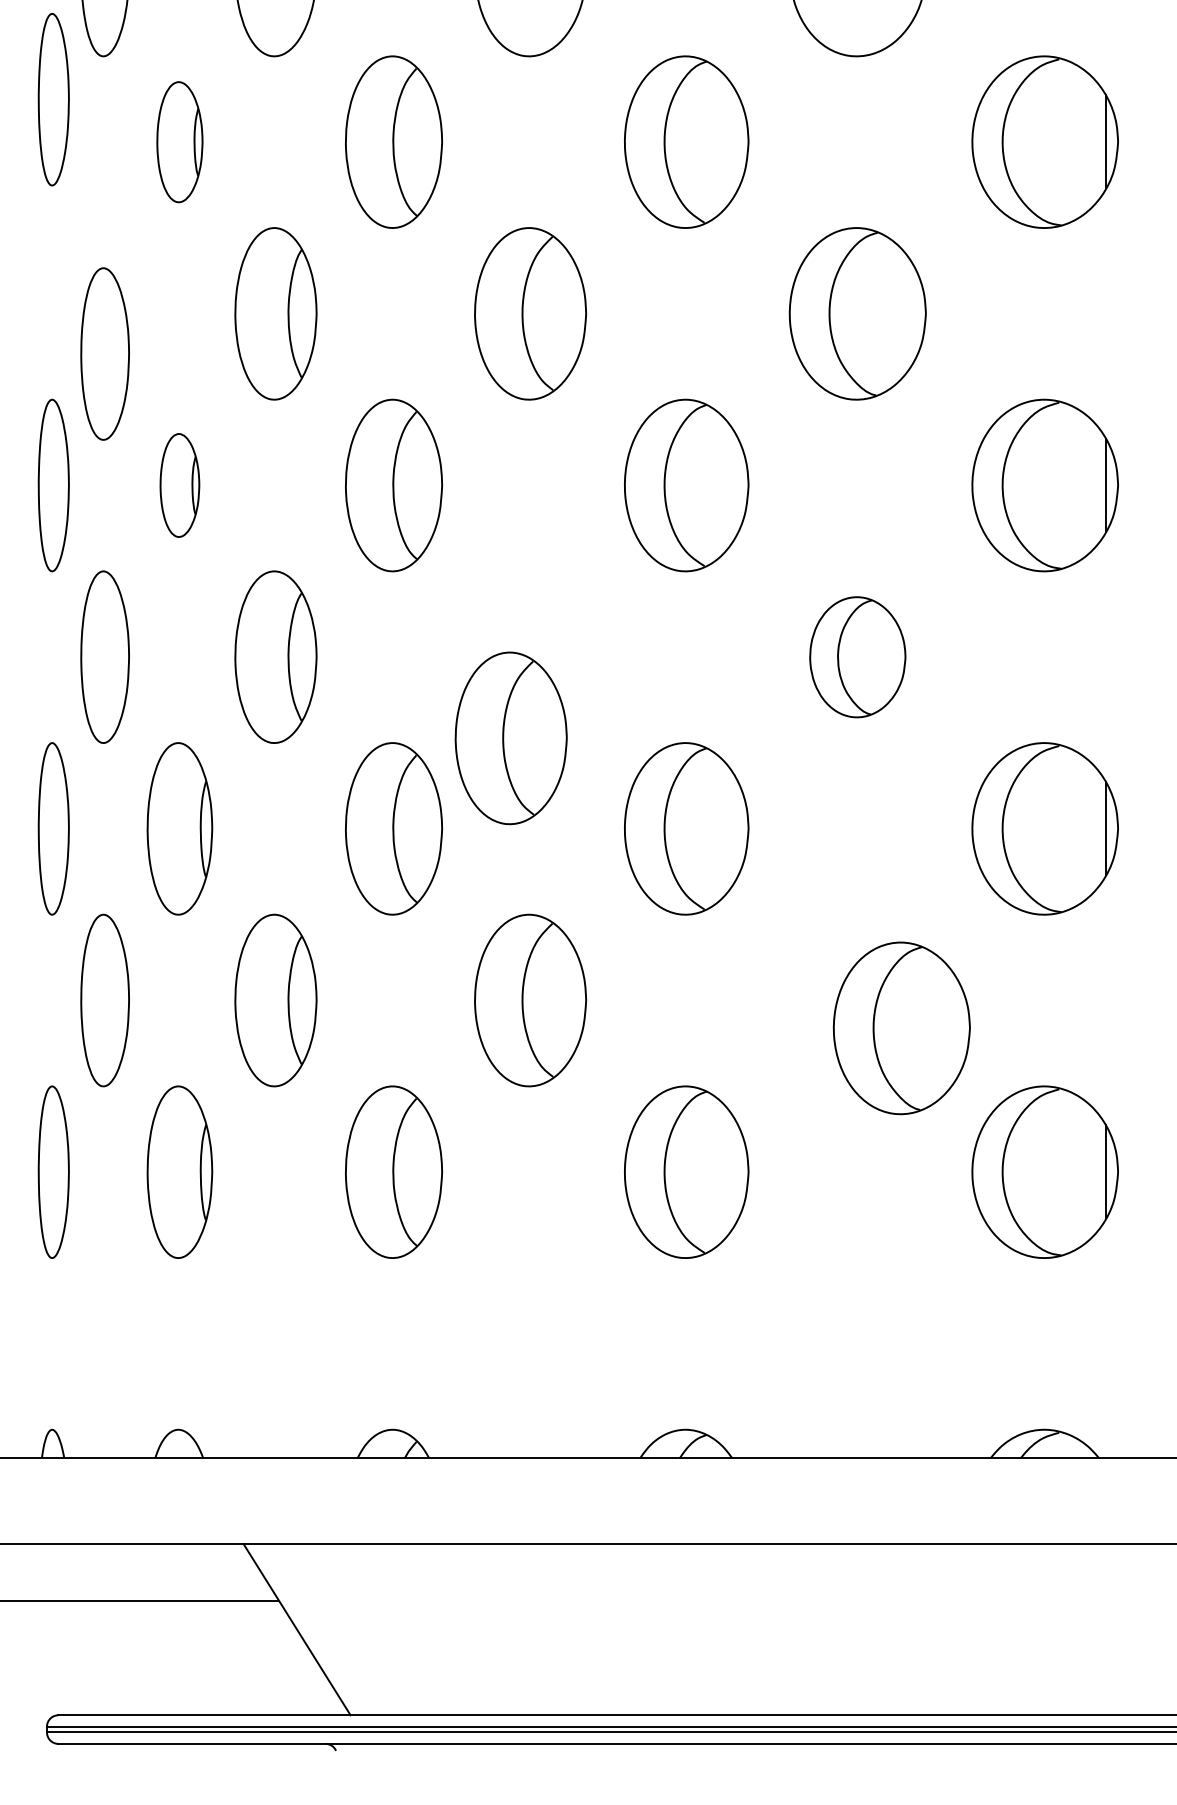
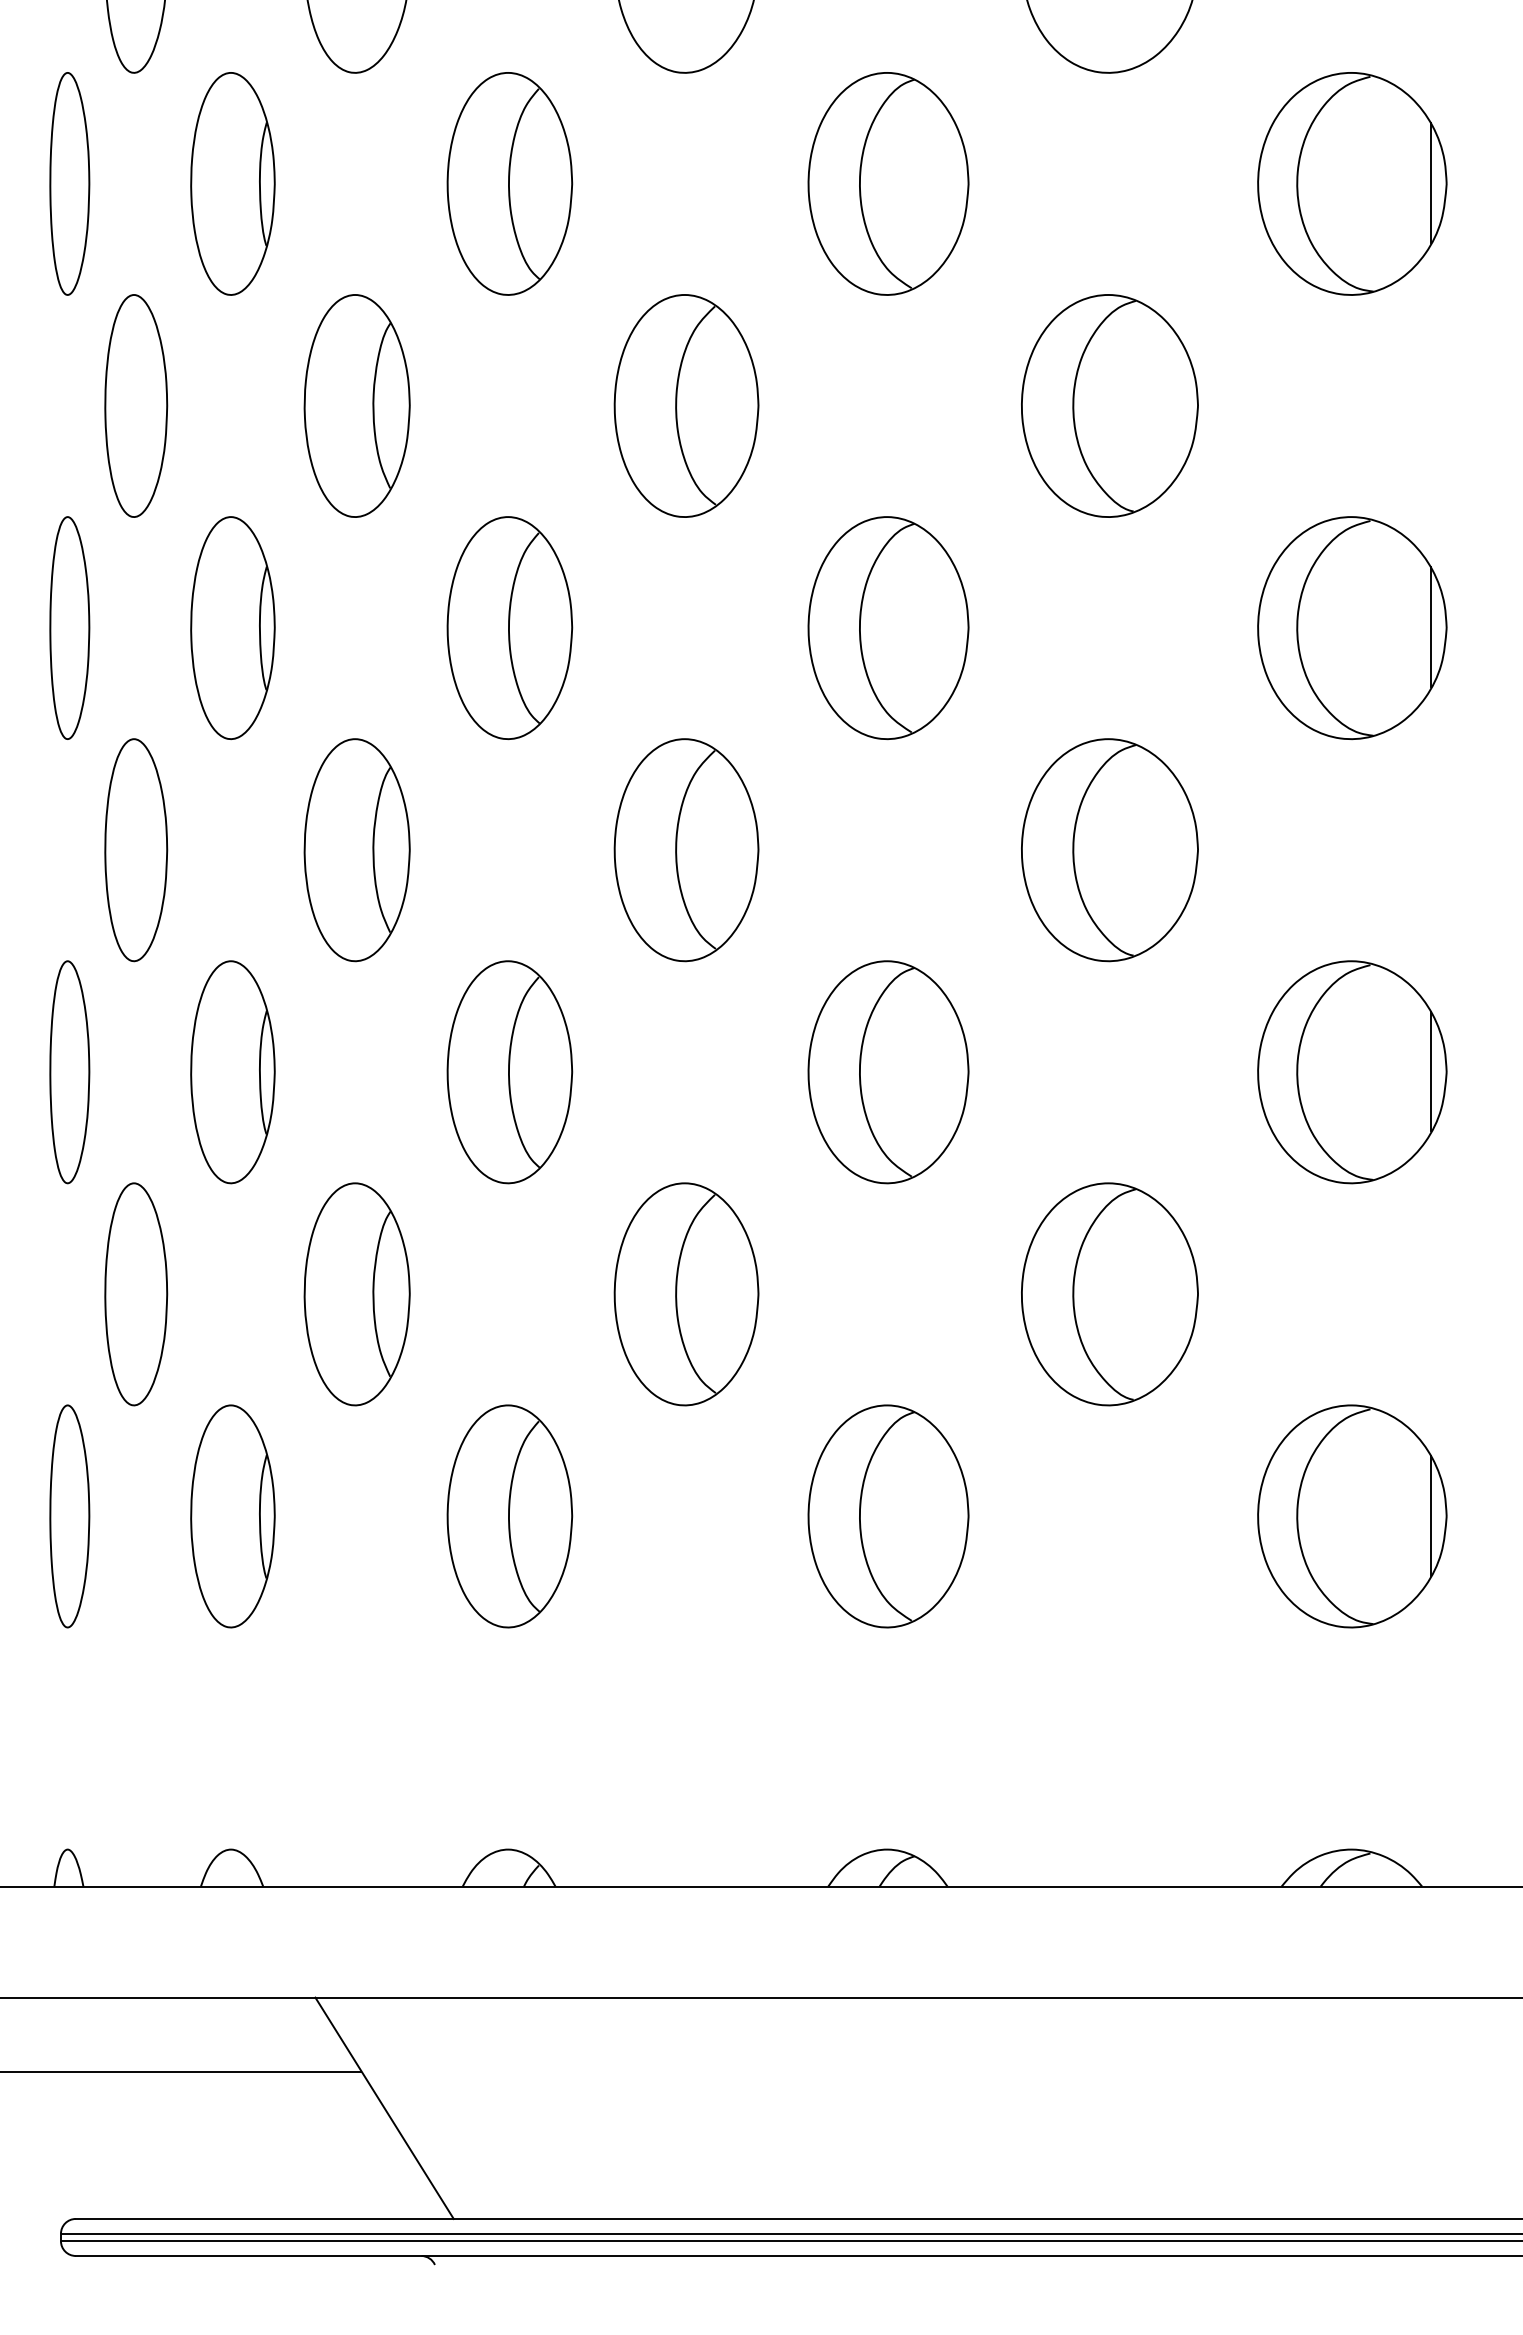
part: (53, 99) -> (69, 183), moved
part: (179, 141) -> (232, 183), size x1.43
part: (105, 353) -> (136, 405), moved
part: (179, 485) -> (232, 627), size x1.67
part: (857, 657) -> (1109, 850), size x1.43
part: (511, 738) -> (686, 850), moved
part: (901, 1028) -> (1109, 1294), moved

